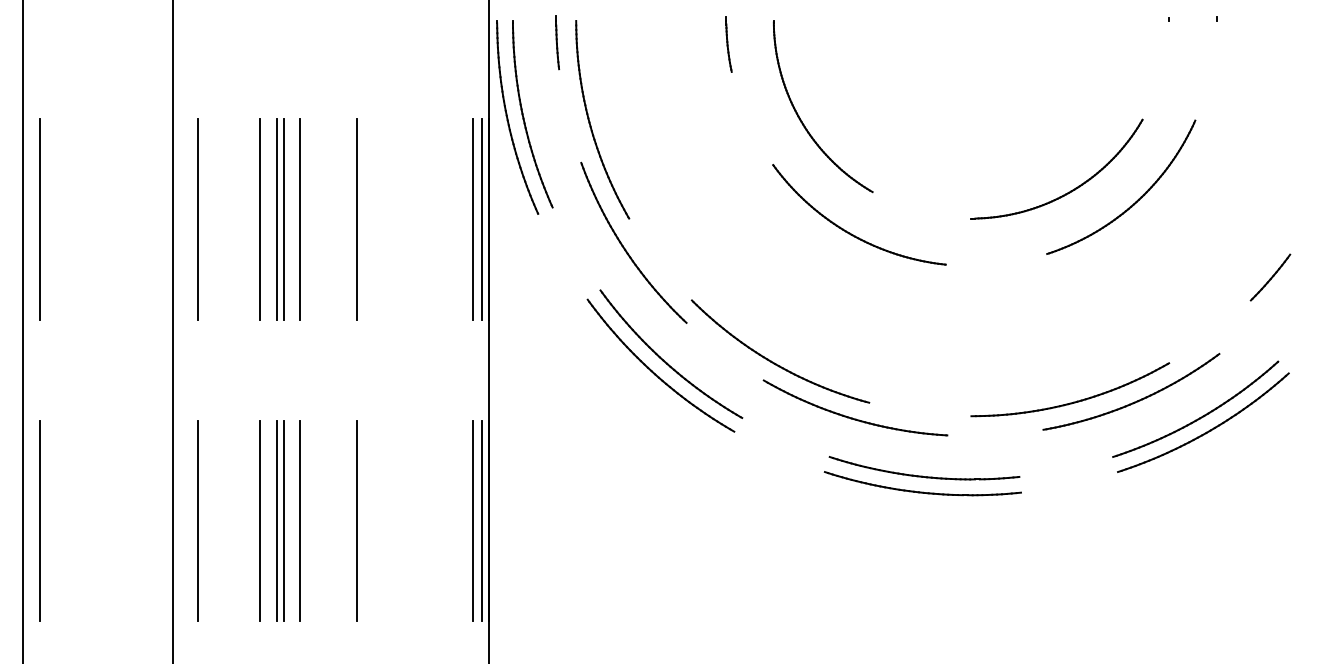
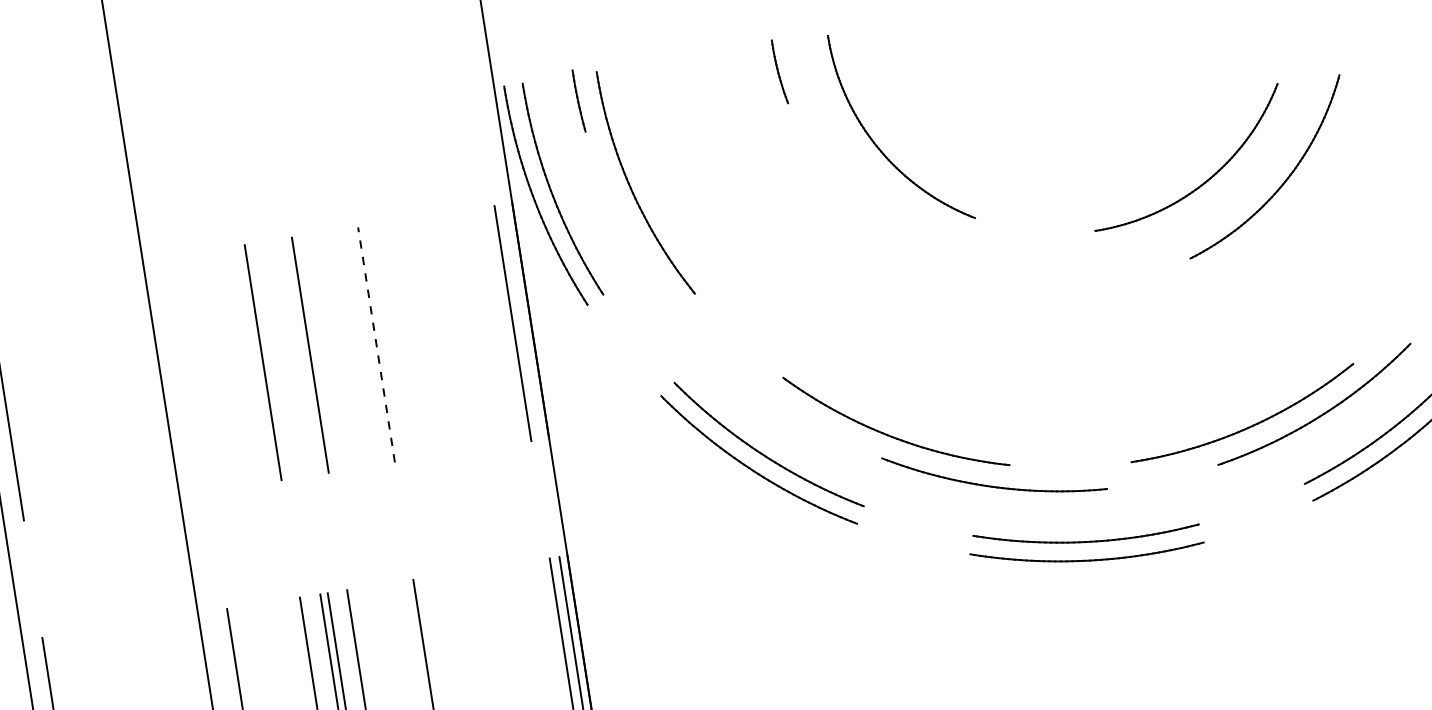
line: (197, 219) -> (189, 373), removed
line: (277, 219) -> (283, 359), removed
line: (283, 219) -> (290, 358), removed
line: (356, 219) -> (376, 344), solid -> dashed
line: (481, 219) -> (522, 321), removed
part: (850, 232) -> (956, 269), removed
part: (626, 249) -> (697, 330), removed

